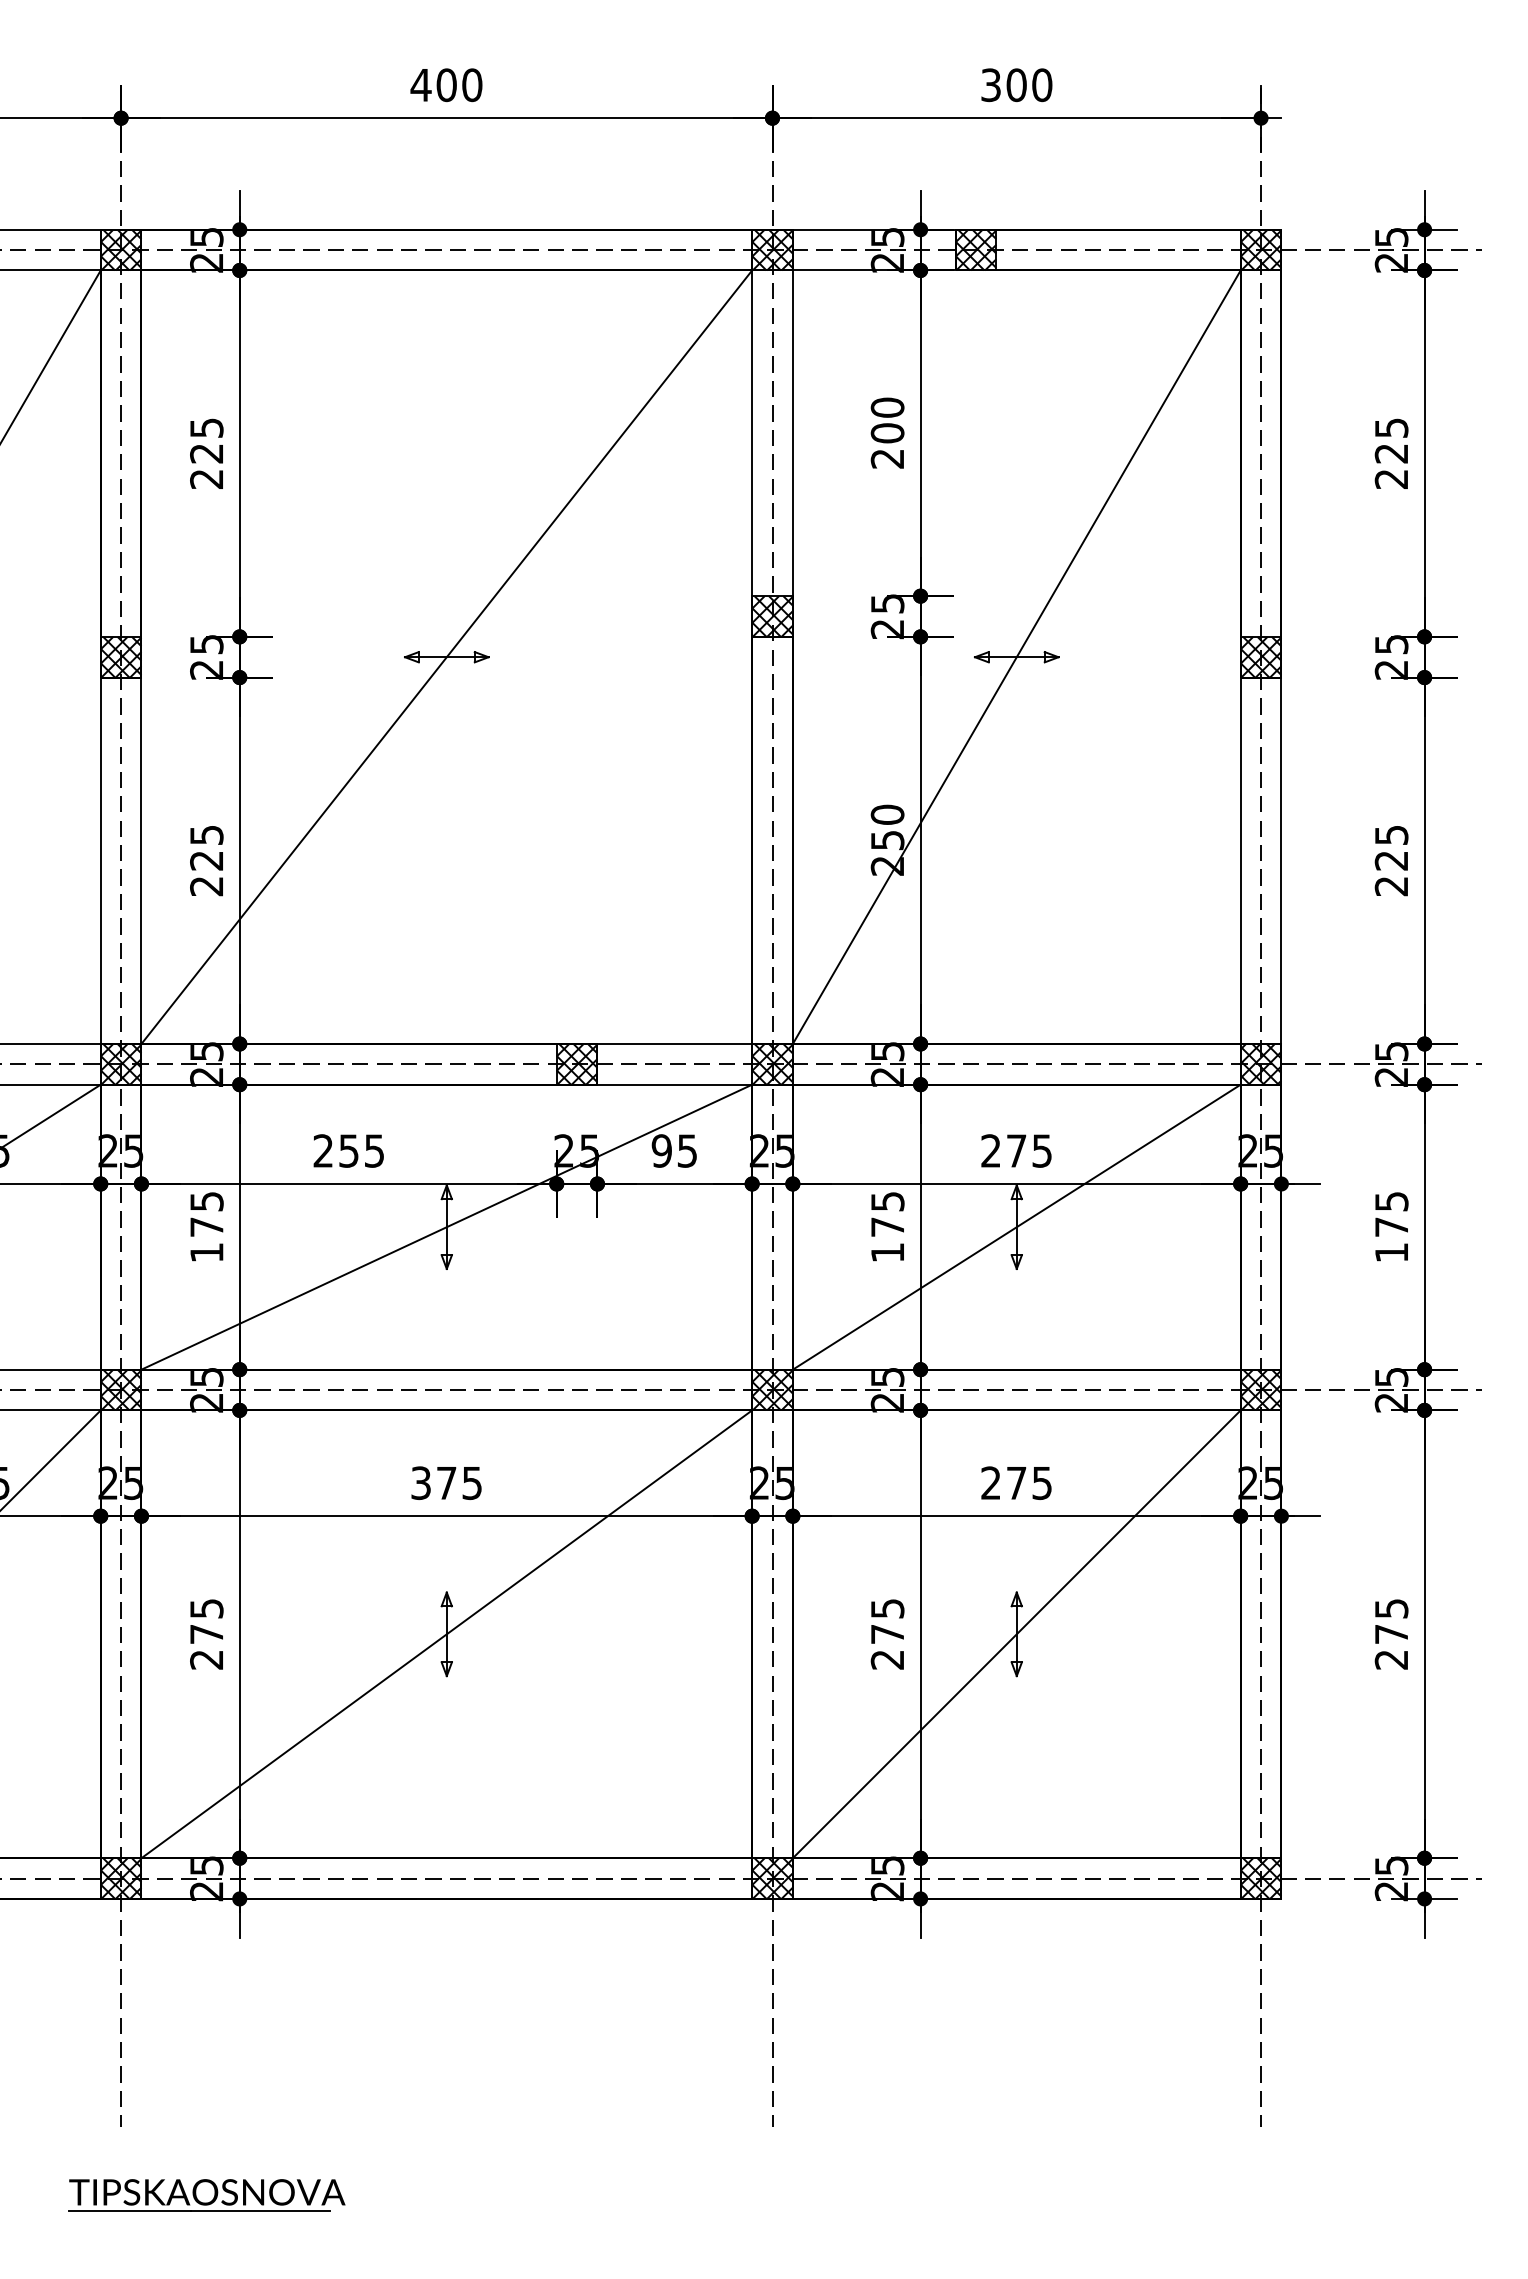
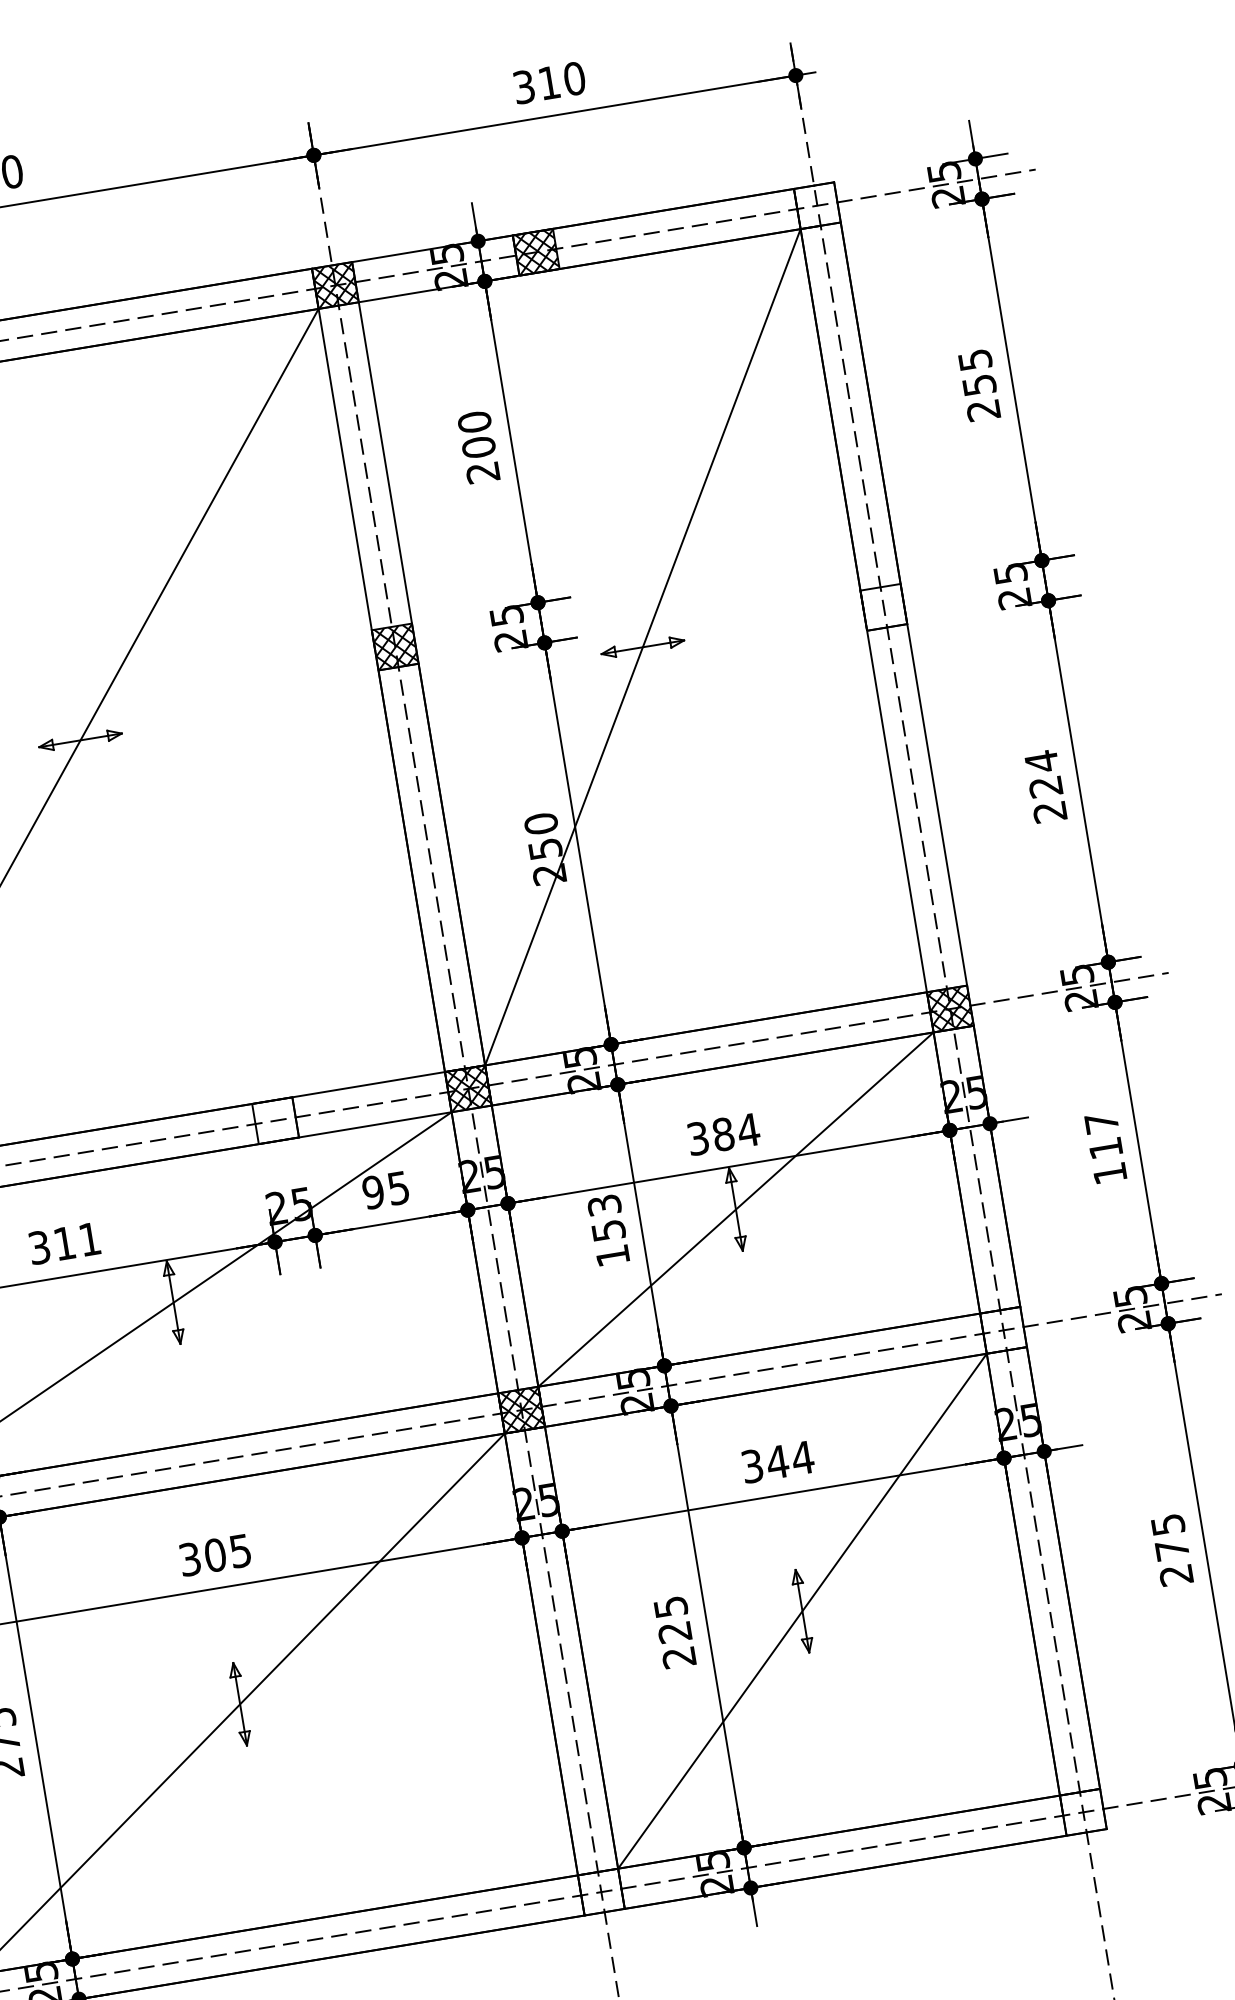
text: (1016, 85) -> (549, 83), 300 -> 310
hatch: (1260, 249) -> (816, 205), removed
text: (1391, 453) -> (979, 385), 225 -> 255
hatch: (1260, 656) -> (883, 606), removed
text: (1391, 834) -> (1041, 760), 225 -> 224
hatch: (576, 1064) -> (275, 1120), removed
text: (348, 1150) -> (64, 1243), 255 -> 311
text: (1016, 1150) -> (723, 1133), 275 -> 384
text: (887, 1214) -> (606, 1218), 175 -> 153
text: (1391, 1214) -> (1103, 1135), 175 -> 117
hatch: (1260, 1389) -> (1002, 1329), removed
text: (446, 1483) -> (215, 1555), 375 -> 305
text: (1016, 1483) -> (777, 1462), 275 -> 344
text: (886, 1634) -> (673, 1632), 275 -> 225
hatch: (772, 1878) -> (601, 1892), removed
hatch: (1260, 1878) -> (1082, 1812), removed

